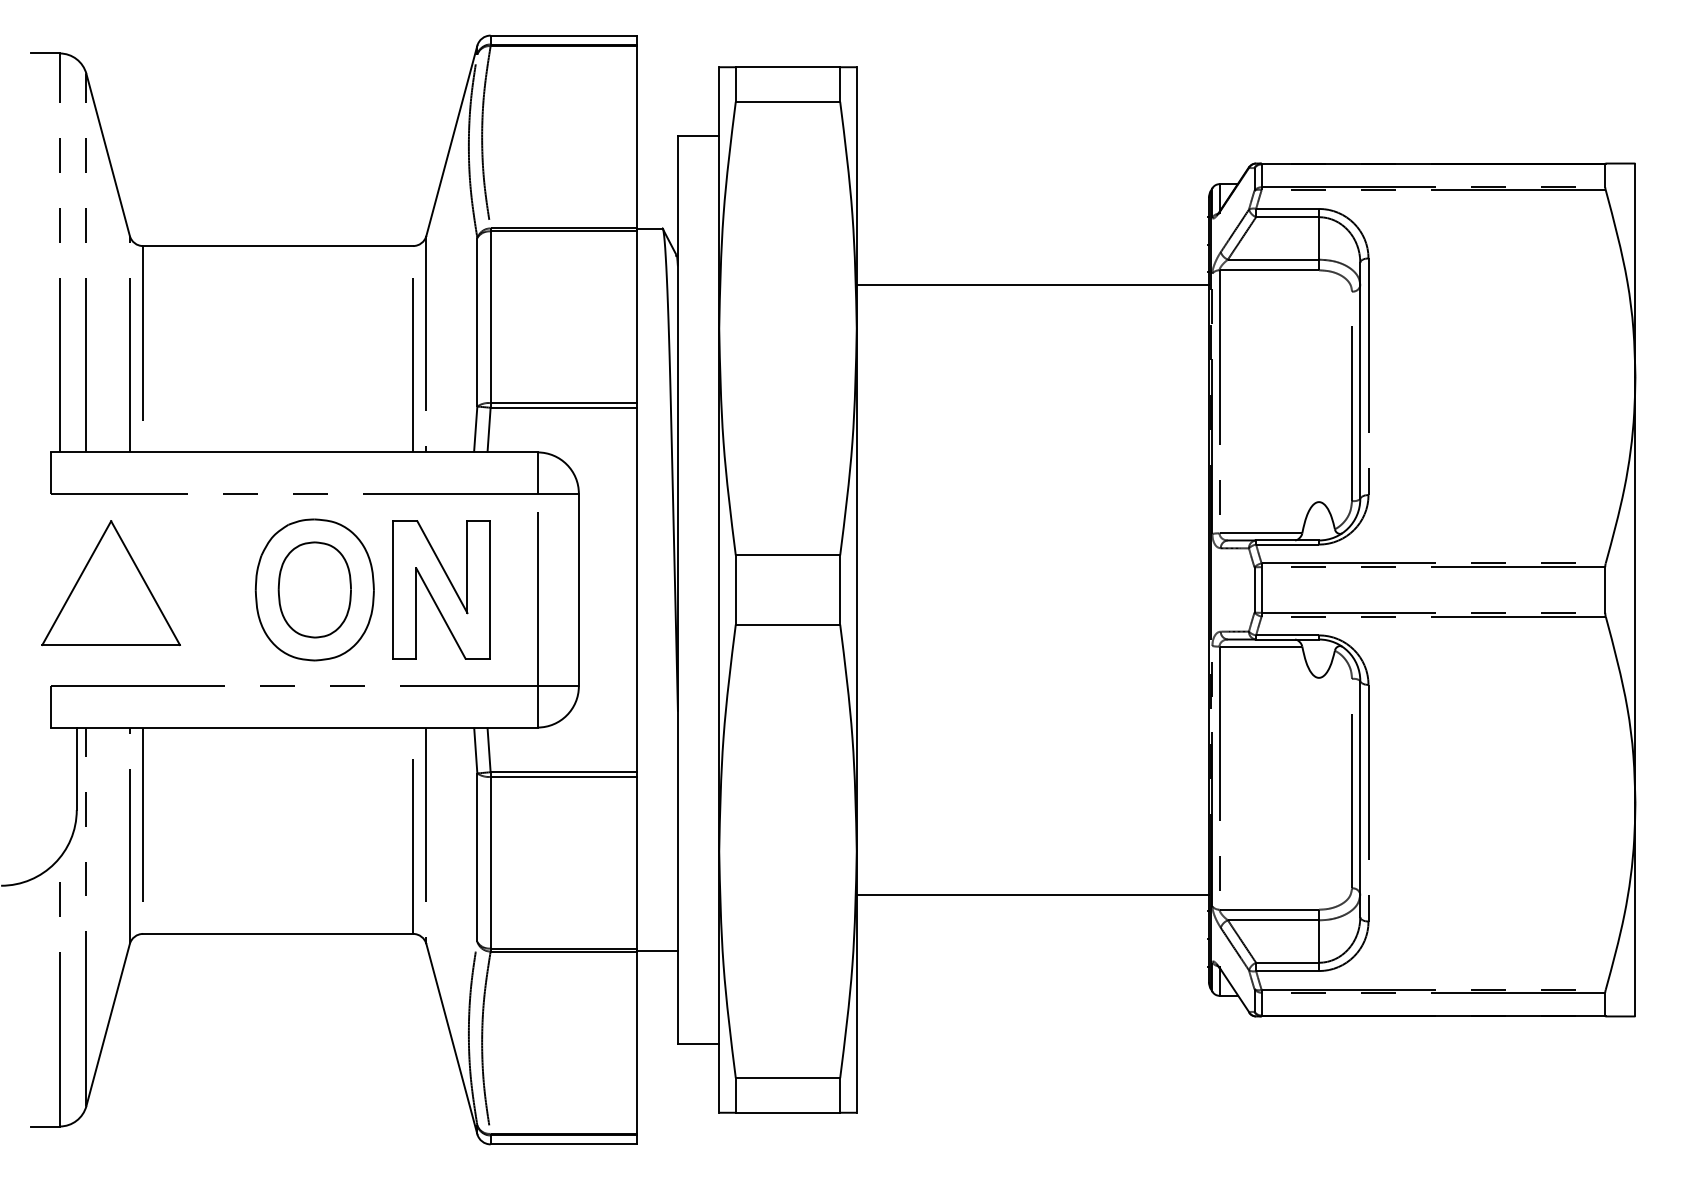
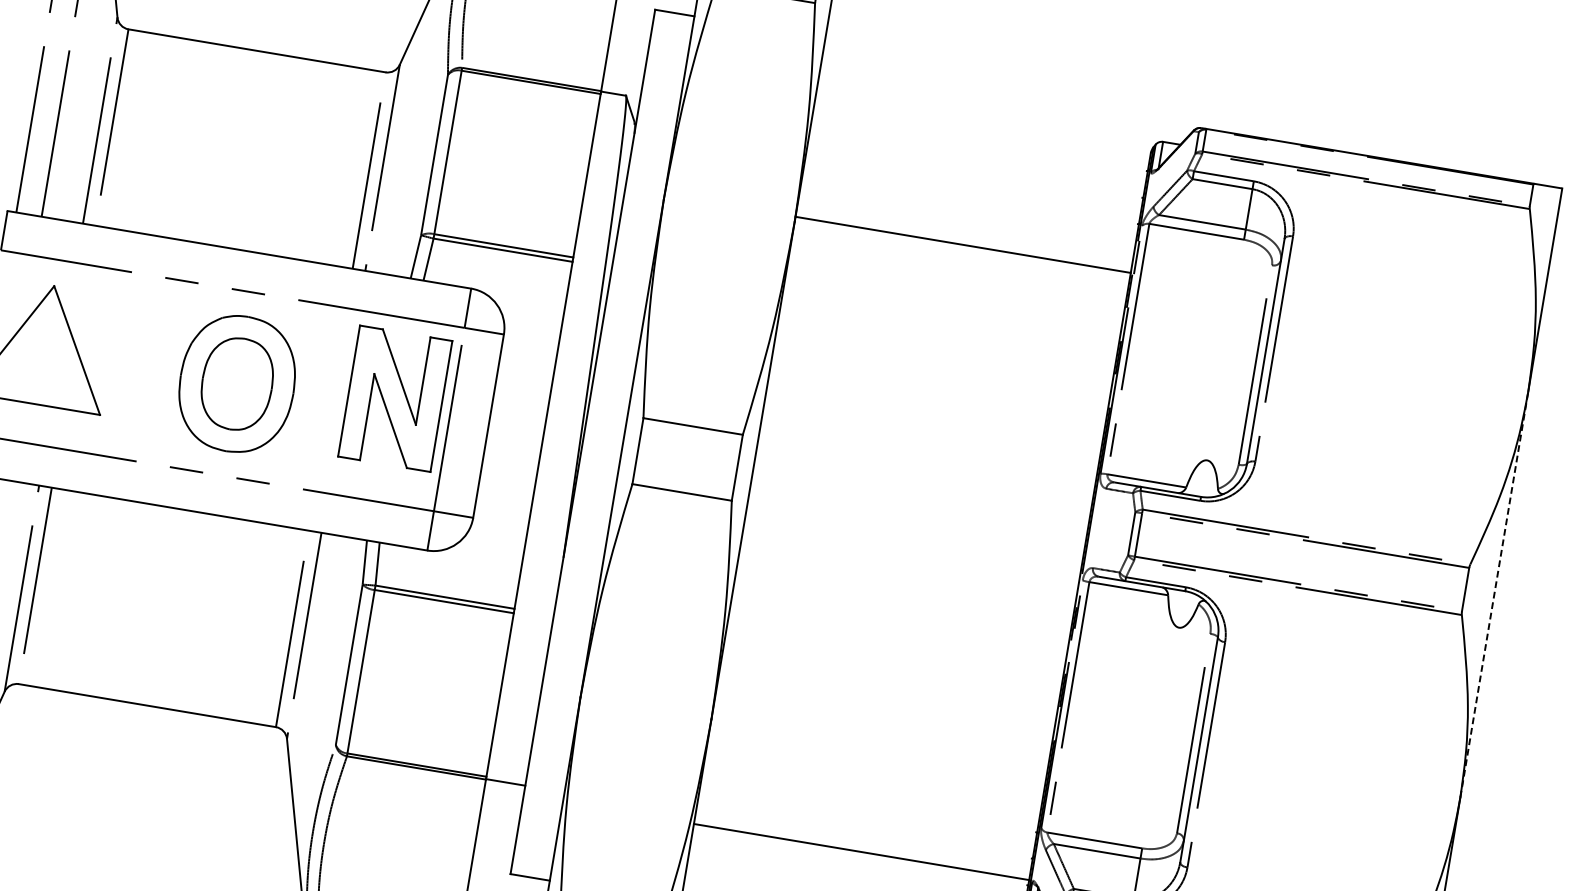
line: (1032, 284) -> (962, 244), moved
part: (441, 589) -> (394, 398), moved
line: (1635, 589) -> (1494, 594), solid -> dashed
line: (1032, 895) -> (861, 852), moved

